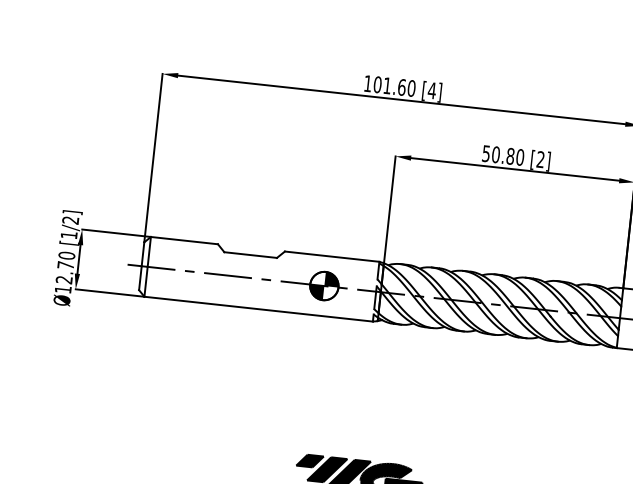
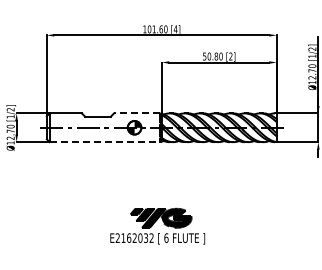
line: (331, 256) -> (136, 113), solid -> dashed
line: (258, 309) -> (104, 142), solid -> dashed

